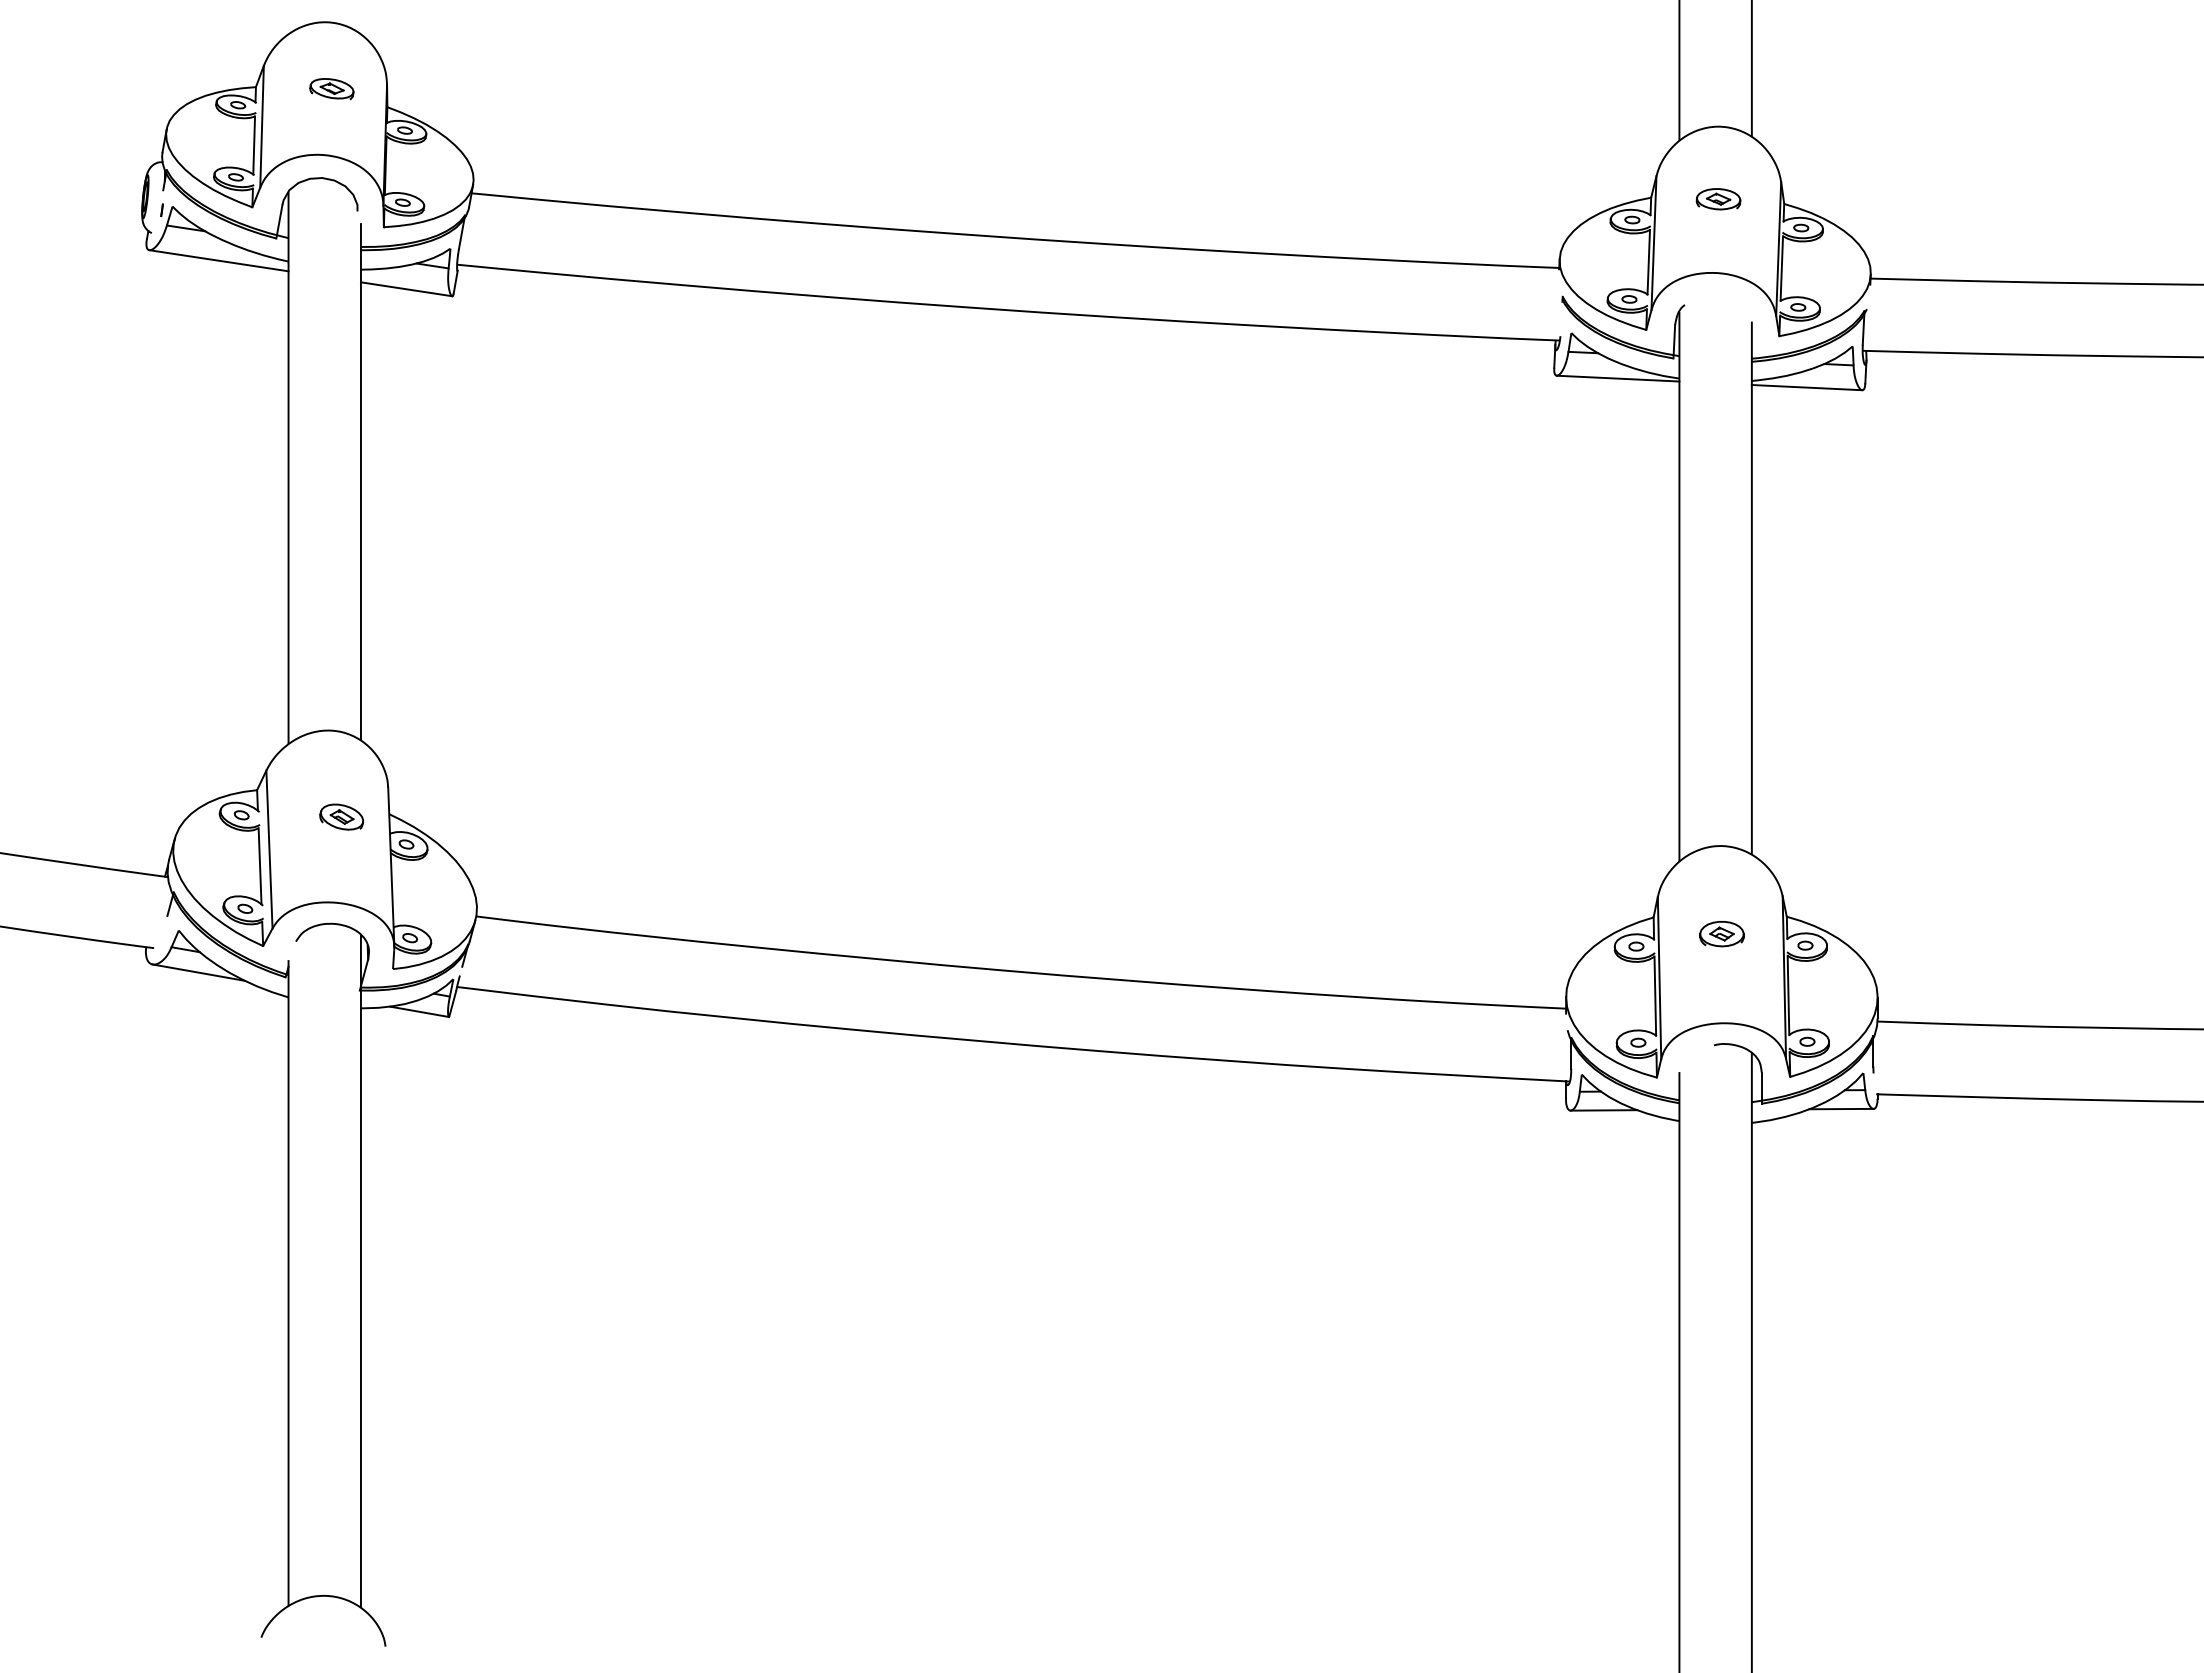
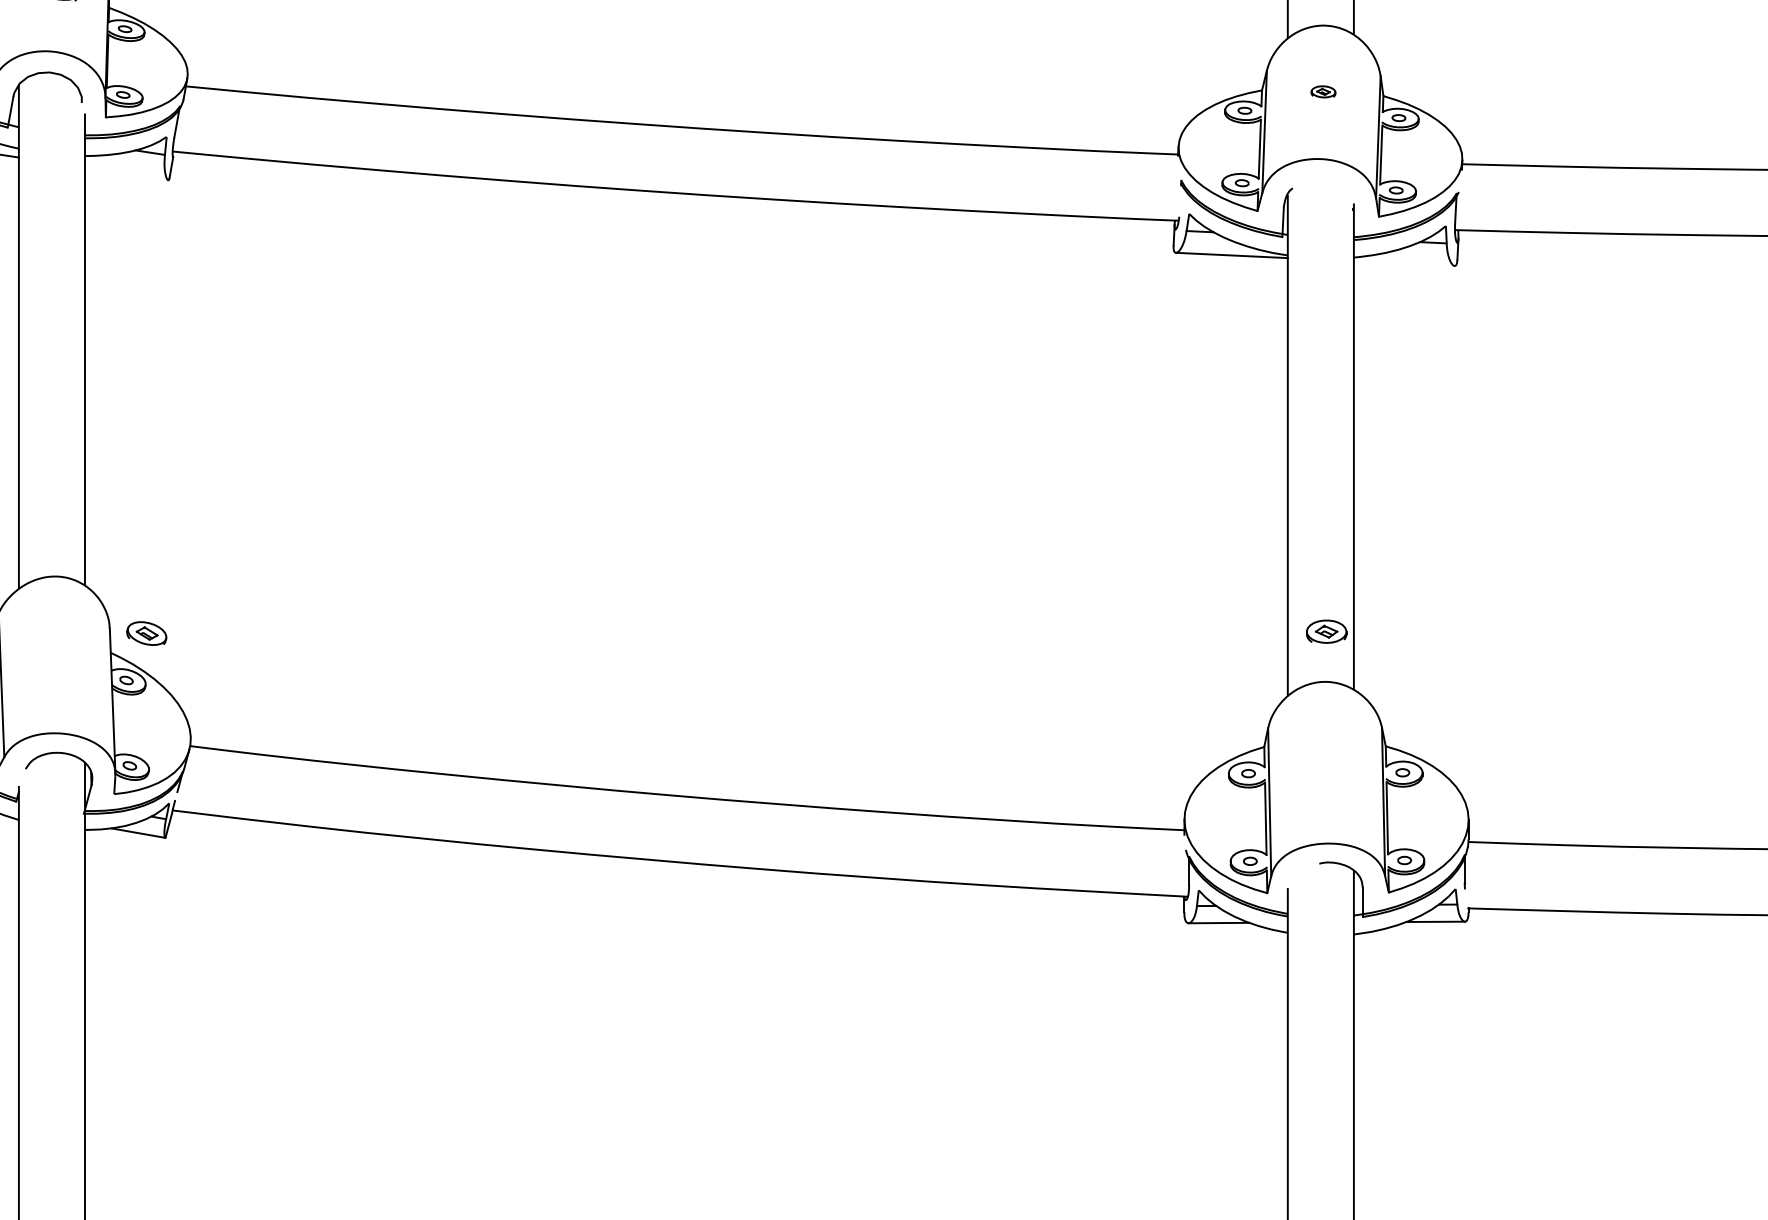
part: (1718, 199) -> (1323, 92), size x0.6
line: (406, 289) -> (126, 174), removed
line: (1806, 387) -> (1403, 263), removed
part: (341, 816) -> (146, 633), moved
part: (1721, 934) -> (1326, 632), moved

